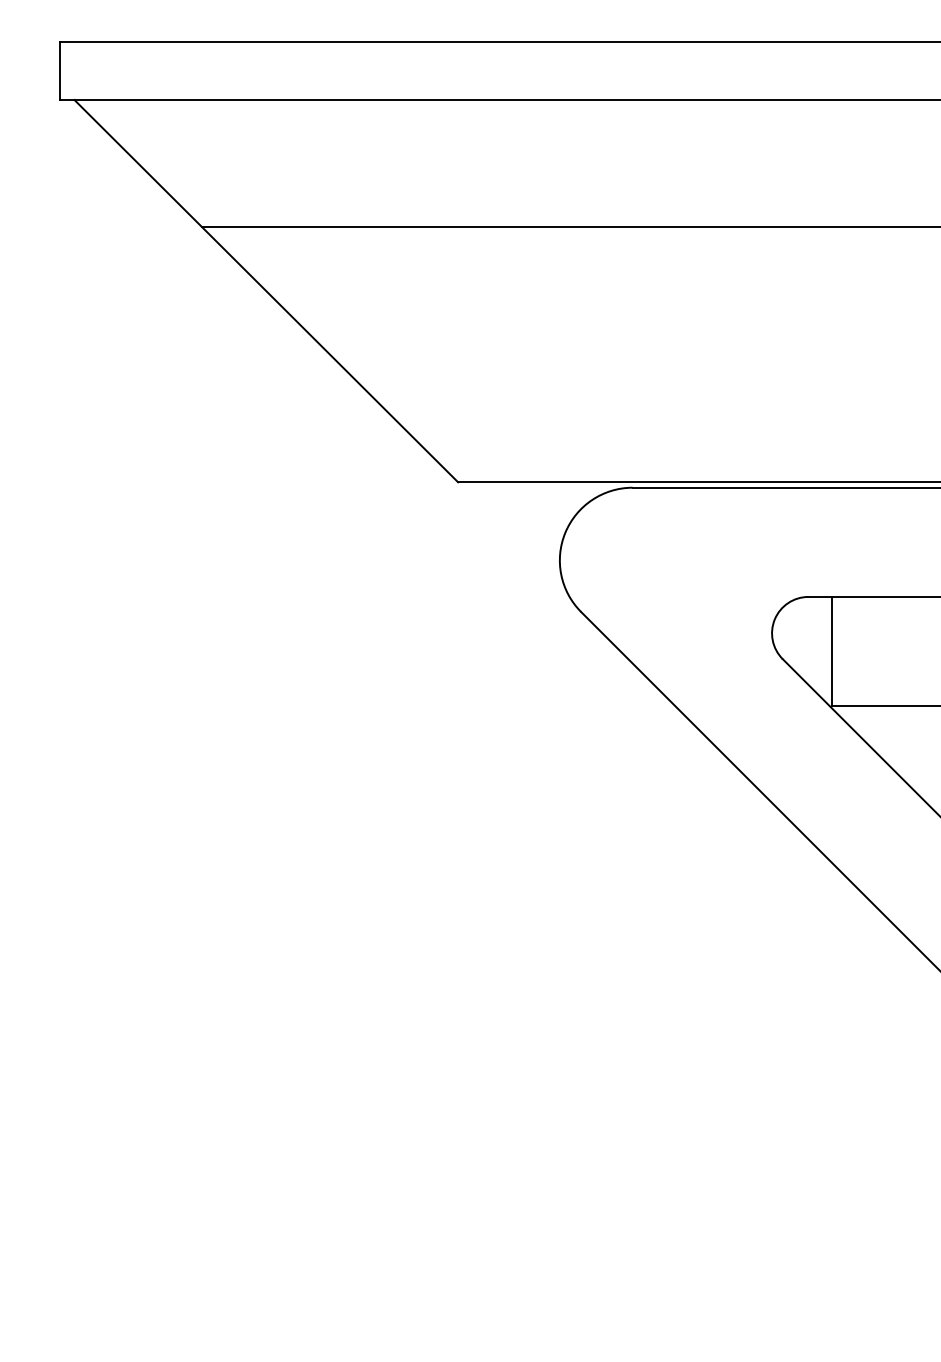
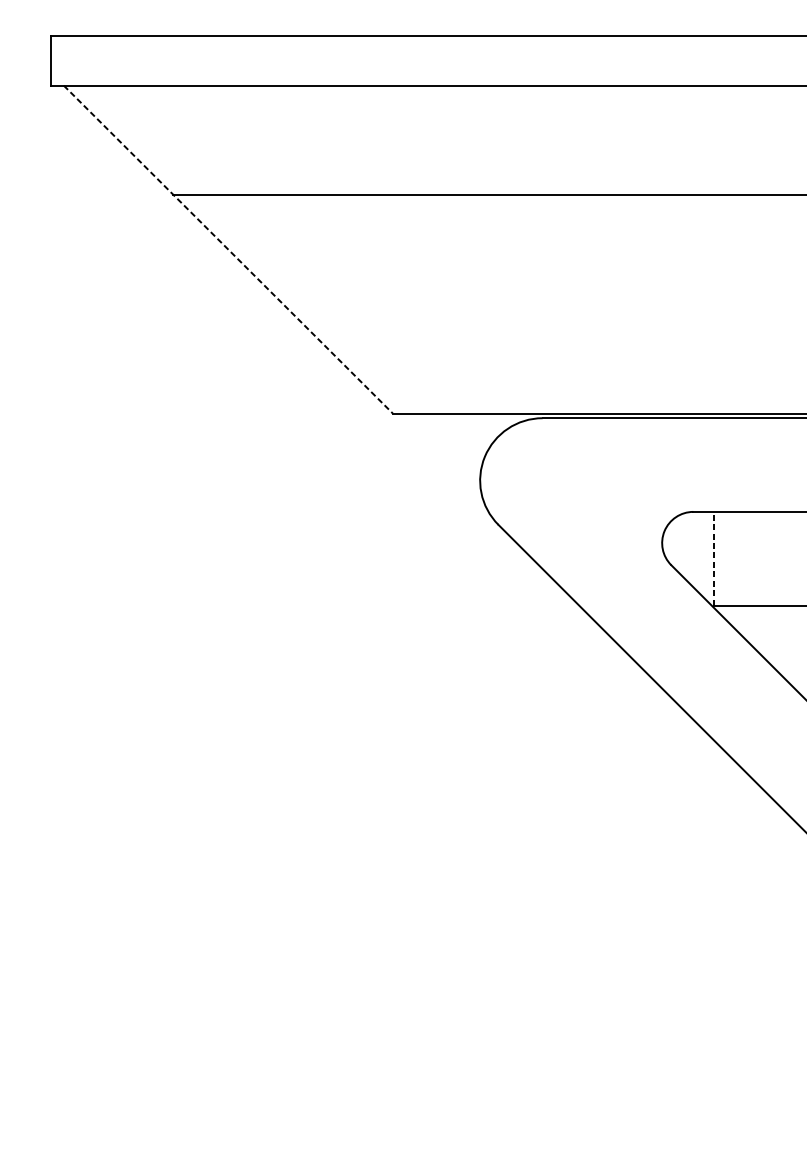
line: (266, 291) -> (228, 249), solid -> dashed
line: (831, 651) -> (713, 558), solid -> dashed

